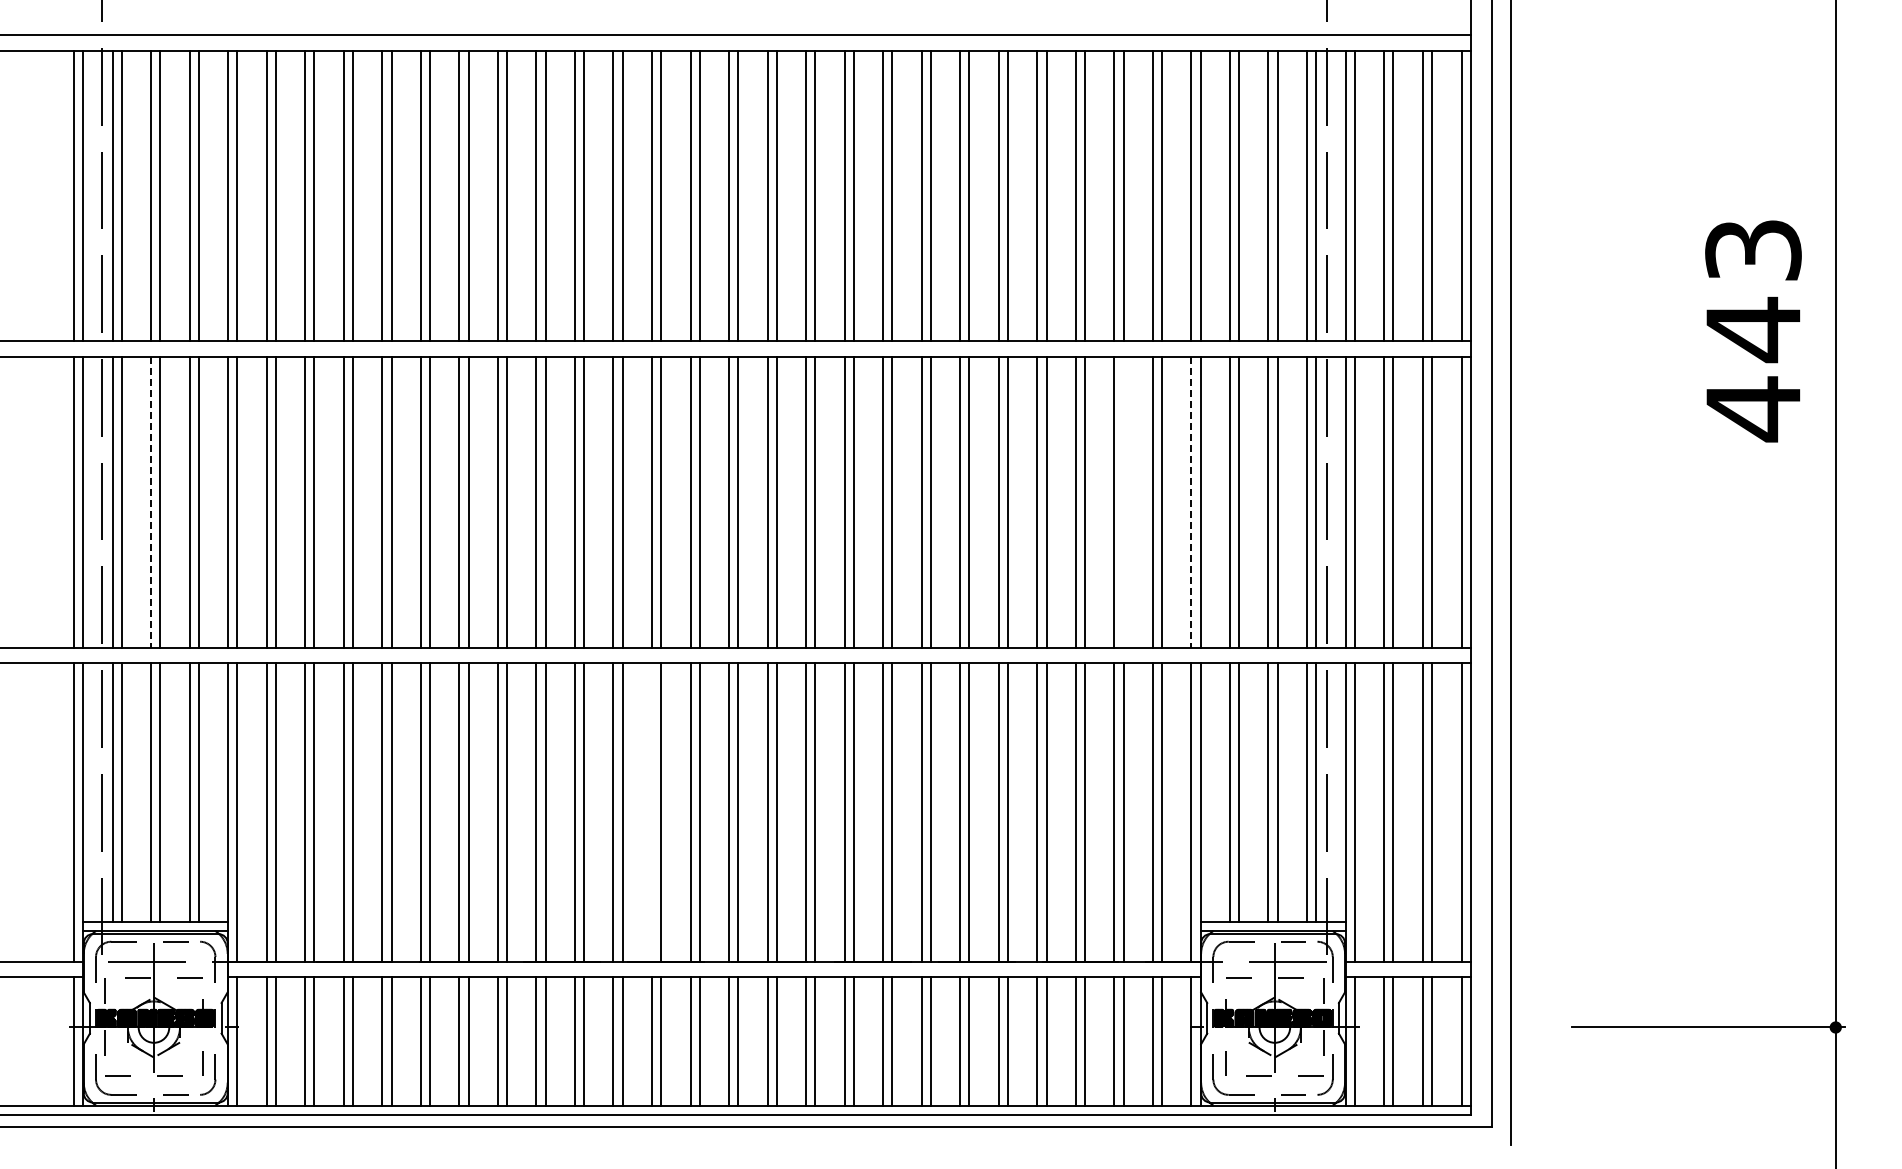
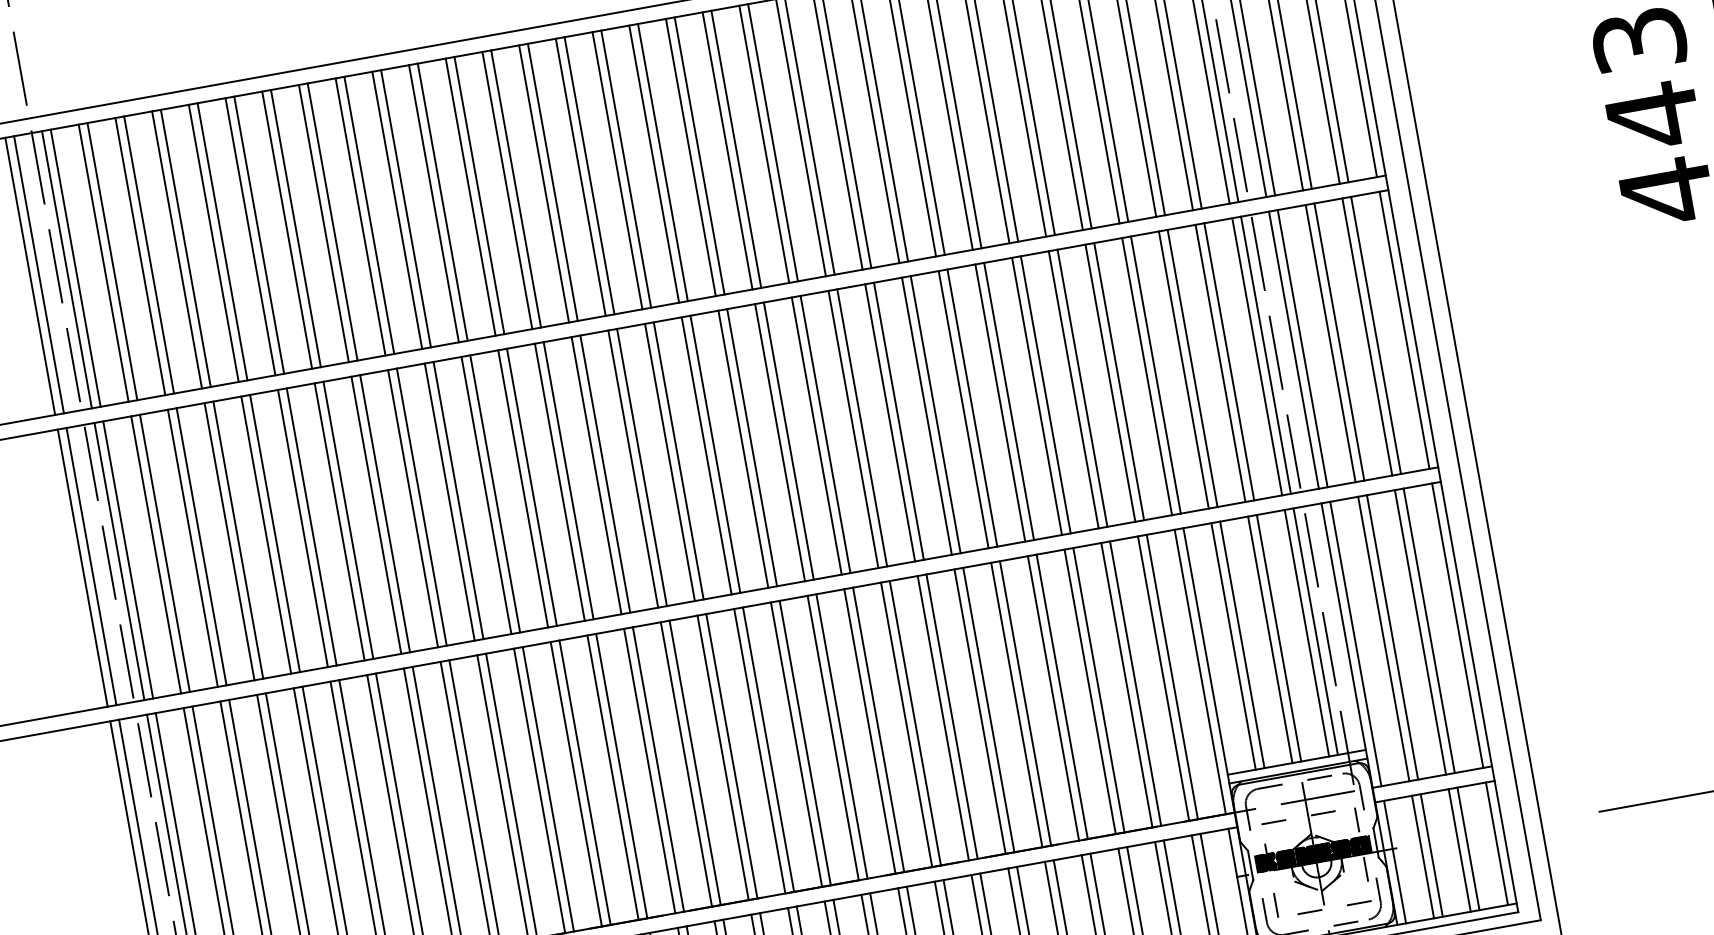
line: (1123, 501) -> (1082, 387), added
line: (151, 502) -> (156, 555), dashed -> solid
line: (1191, 502) -> (1147, 376), dashed -> solid
line: (652, 812) -> (686, 764), added

